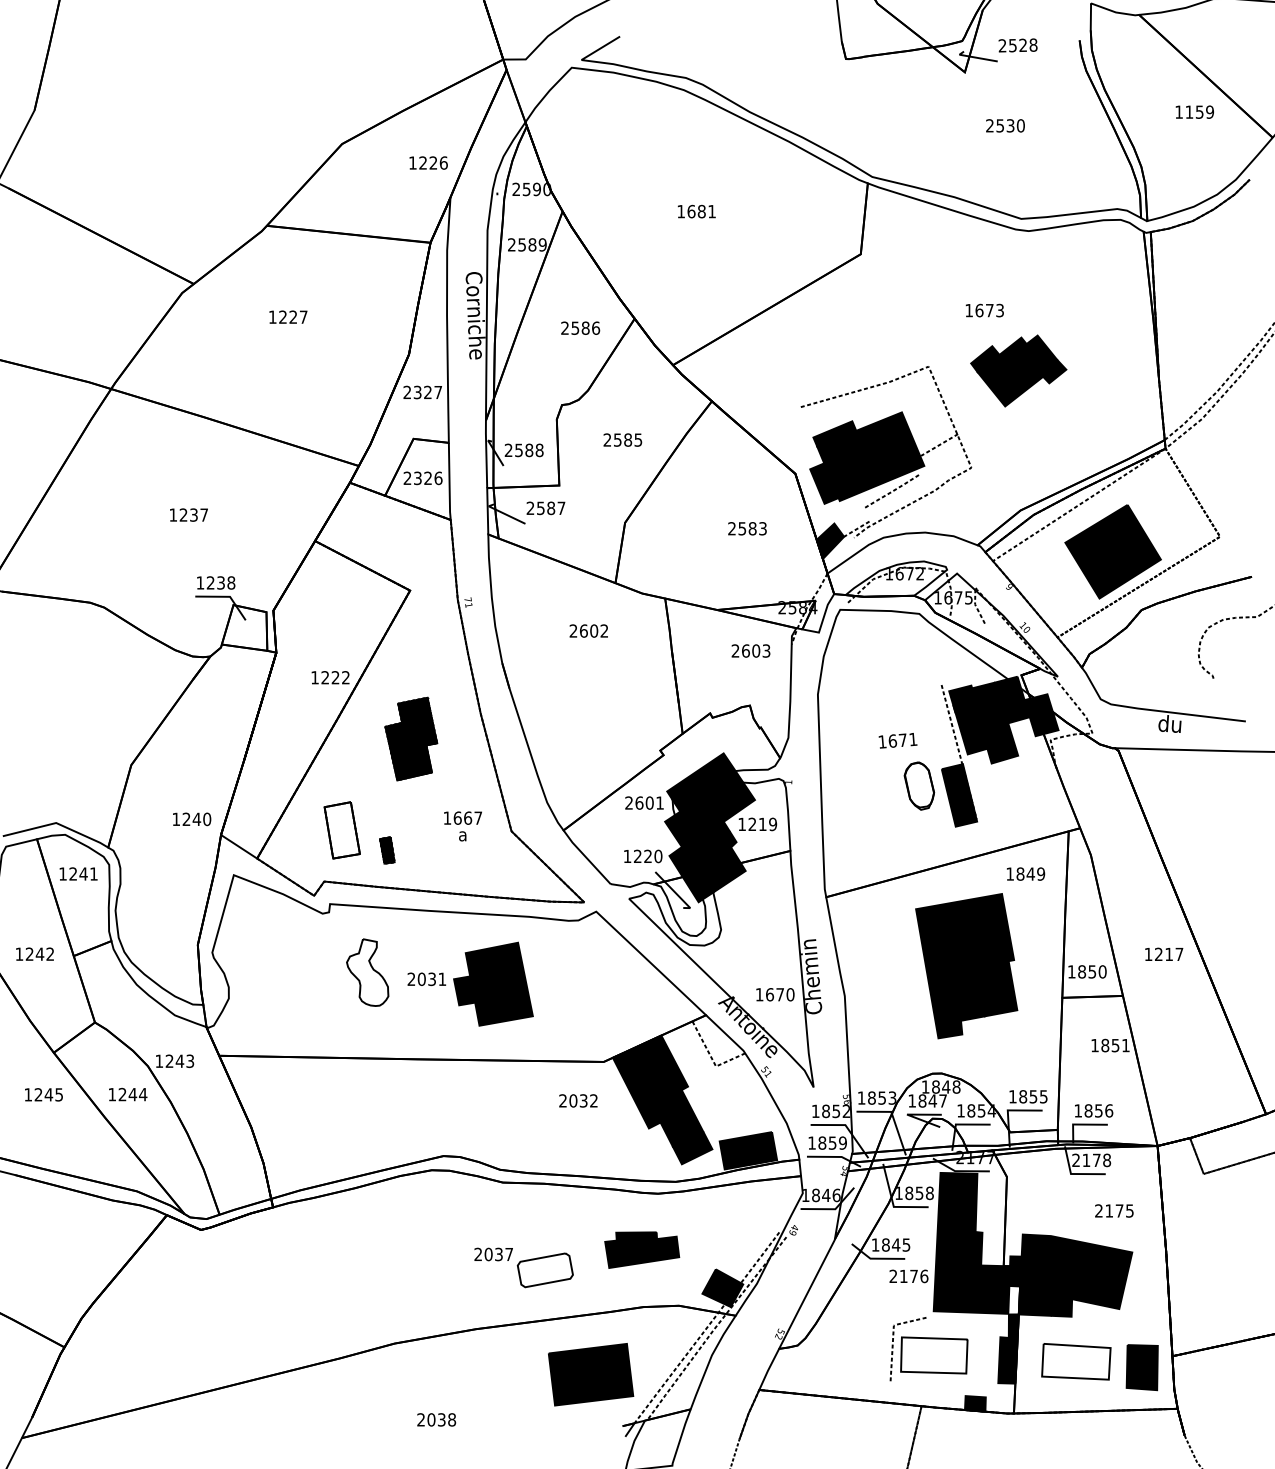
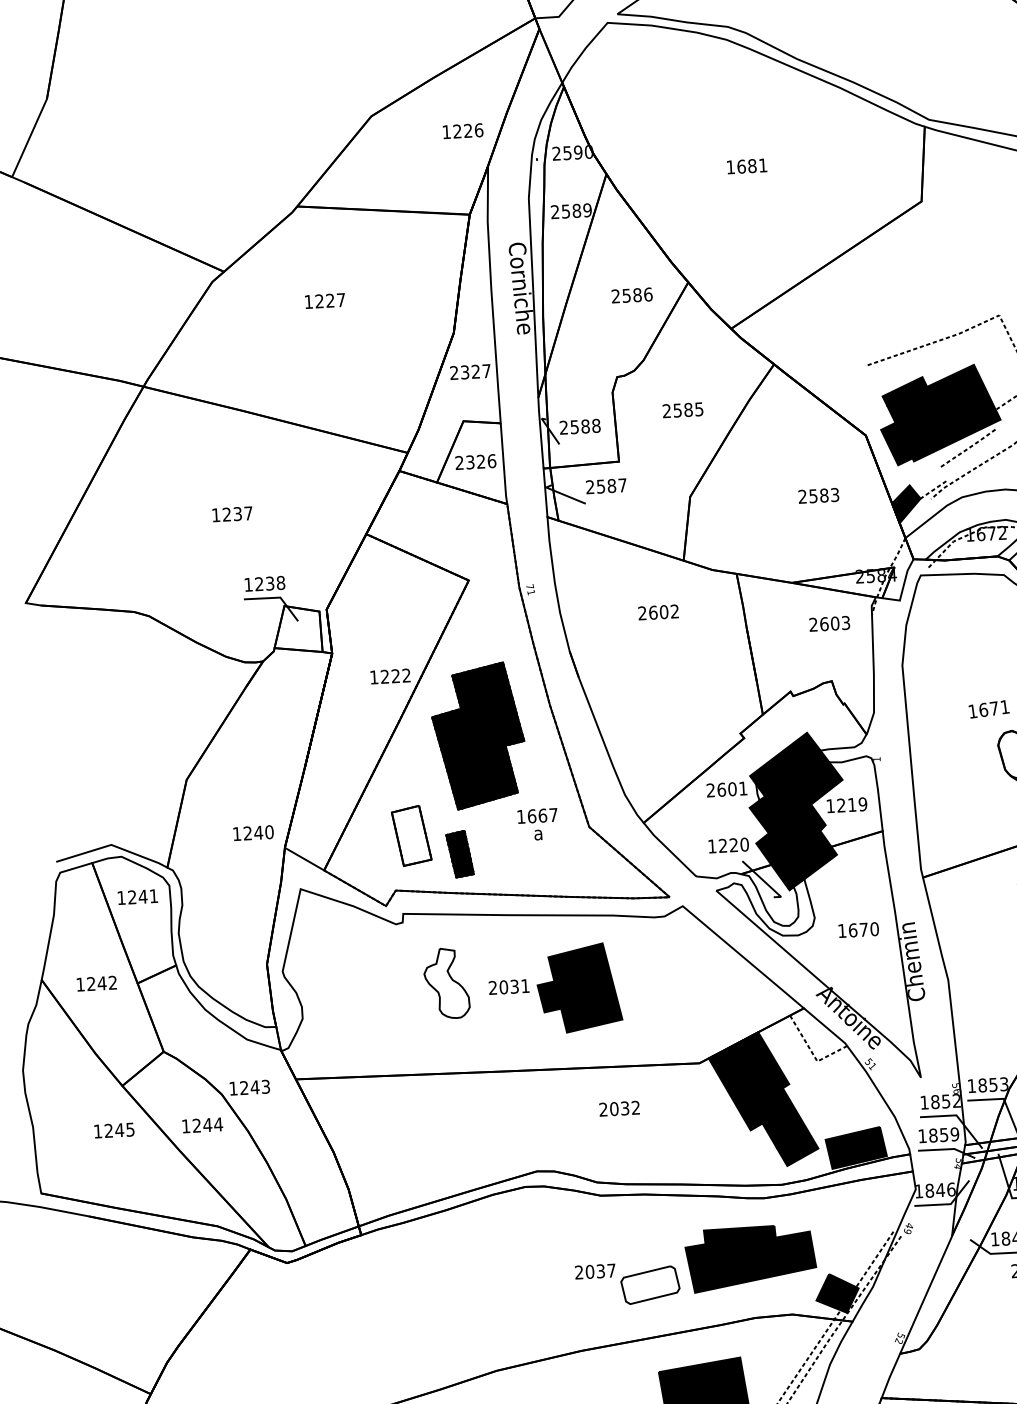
part: (411, 738) -> (478, 735), size x1.67
part: (387, 850) -> (460, 854), size x1.67
text: (775, 994) -> (858, 929), moved
text: (578, 1100) -> (619, 1108), moved
part: (641, 1249) -> (749, 1257), size x1.67

